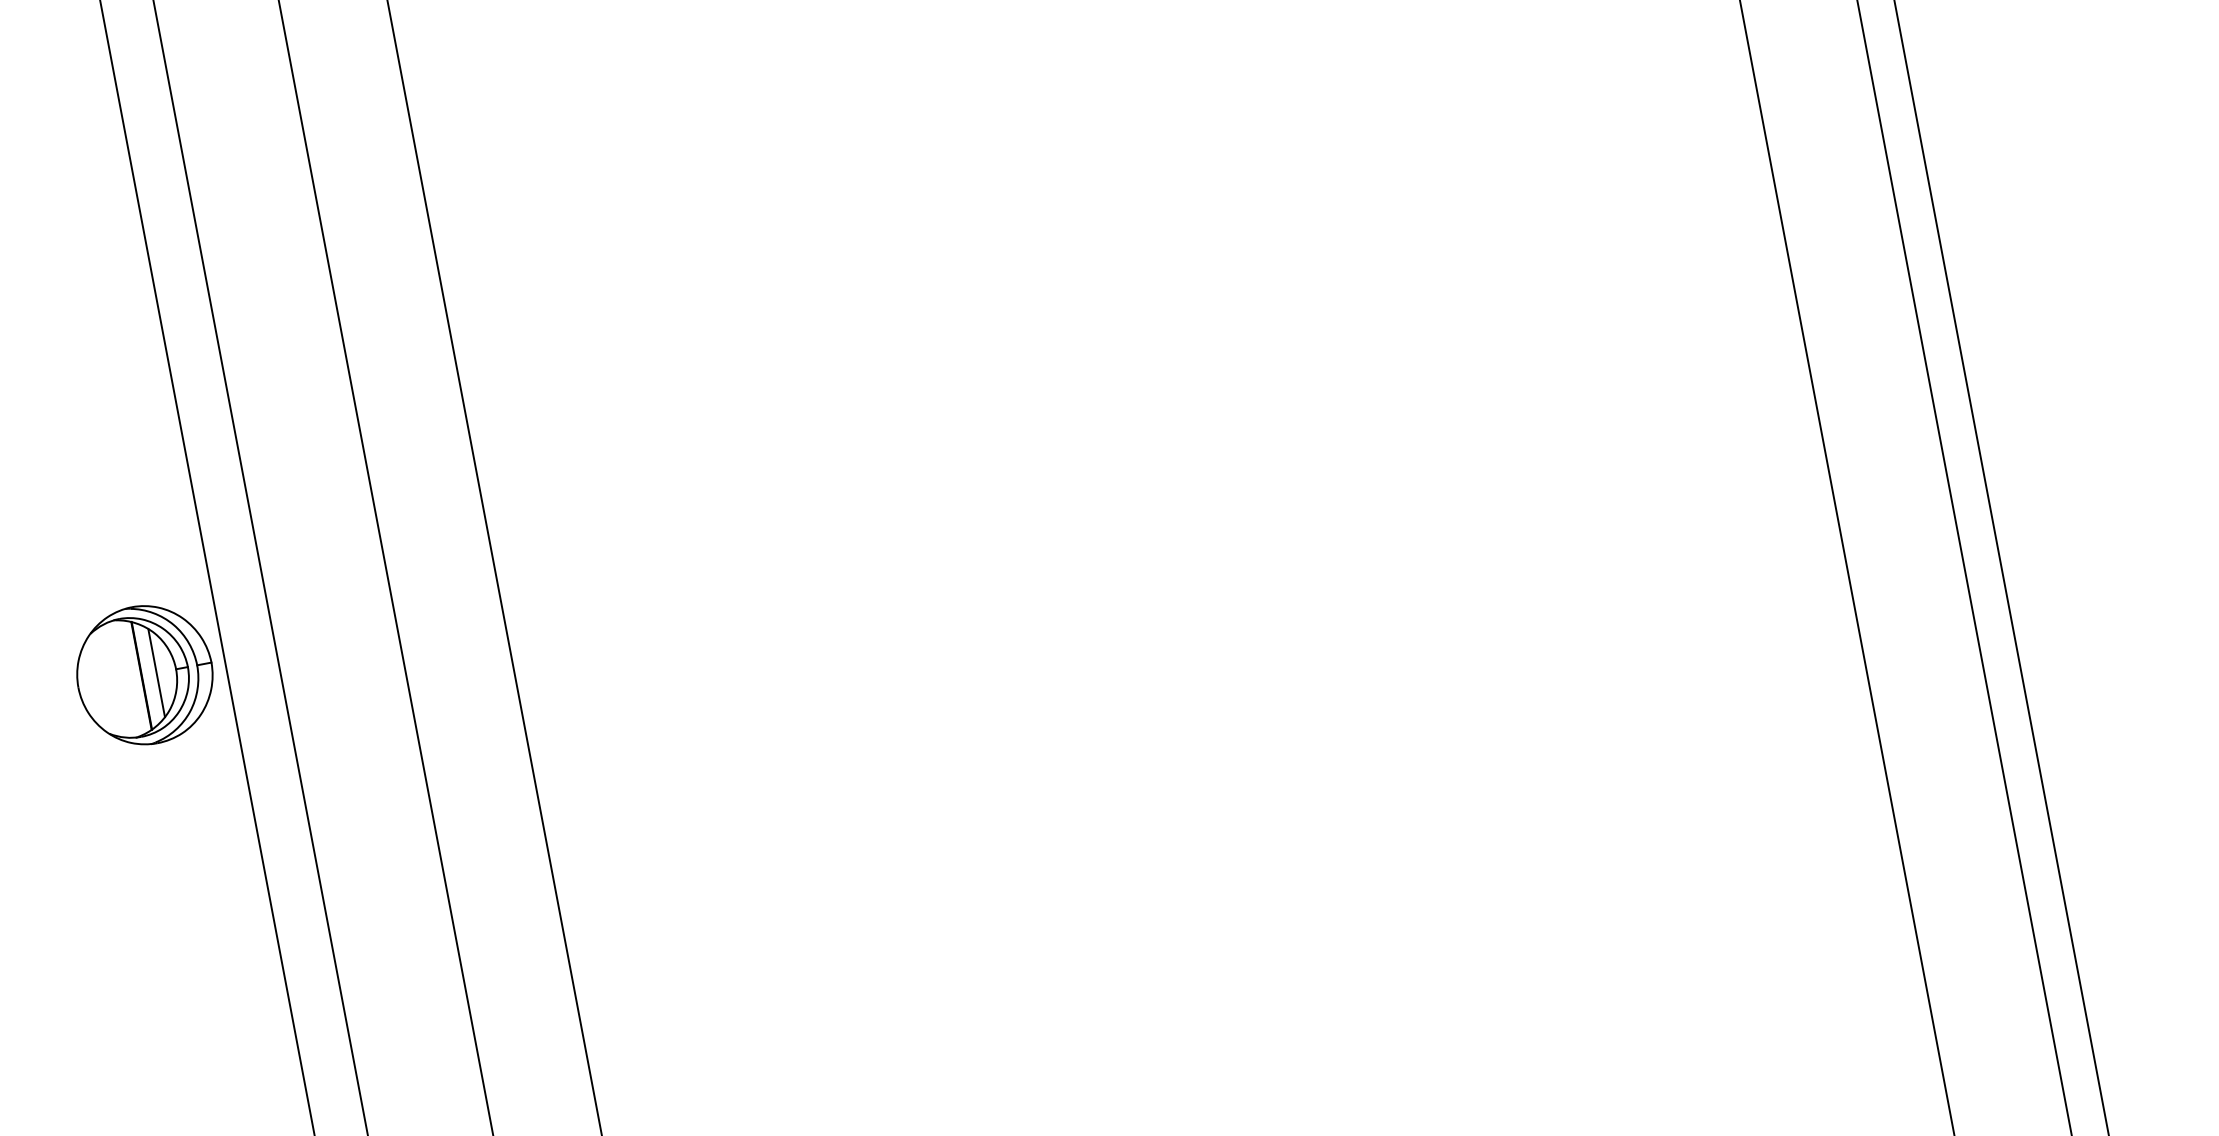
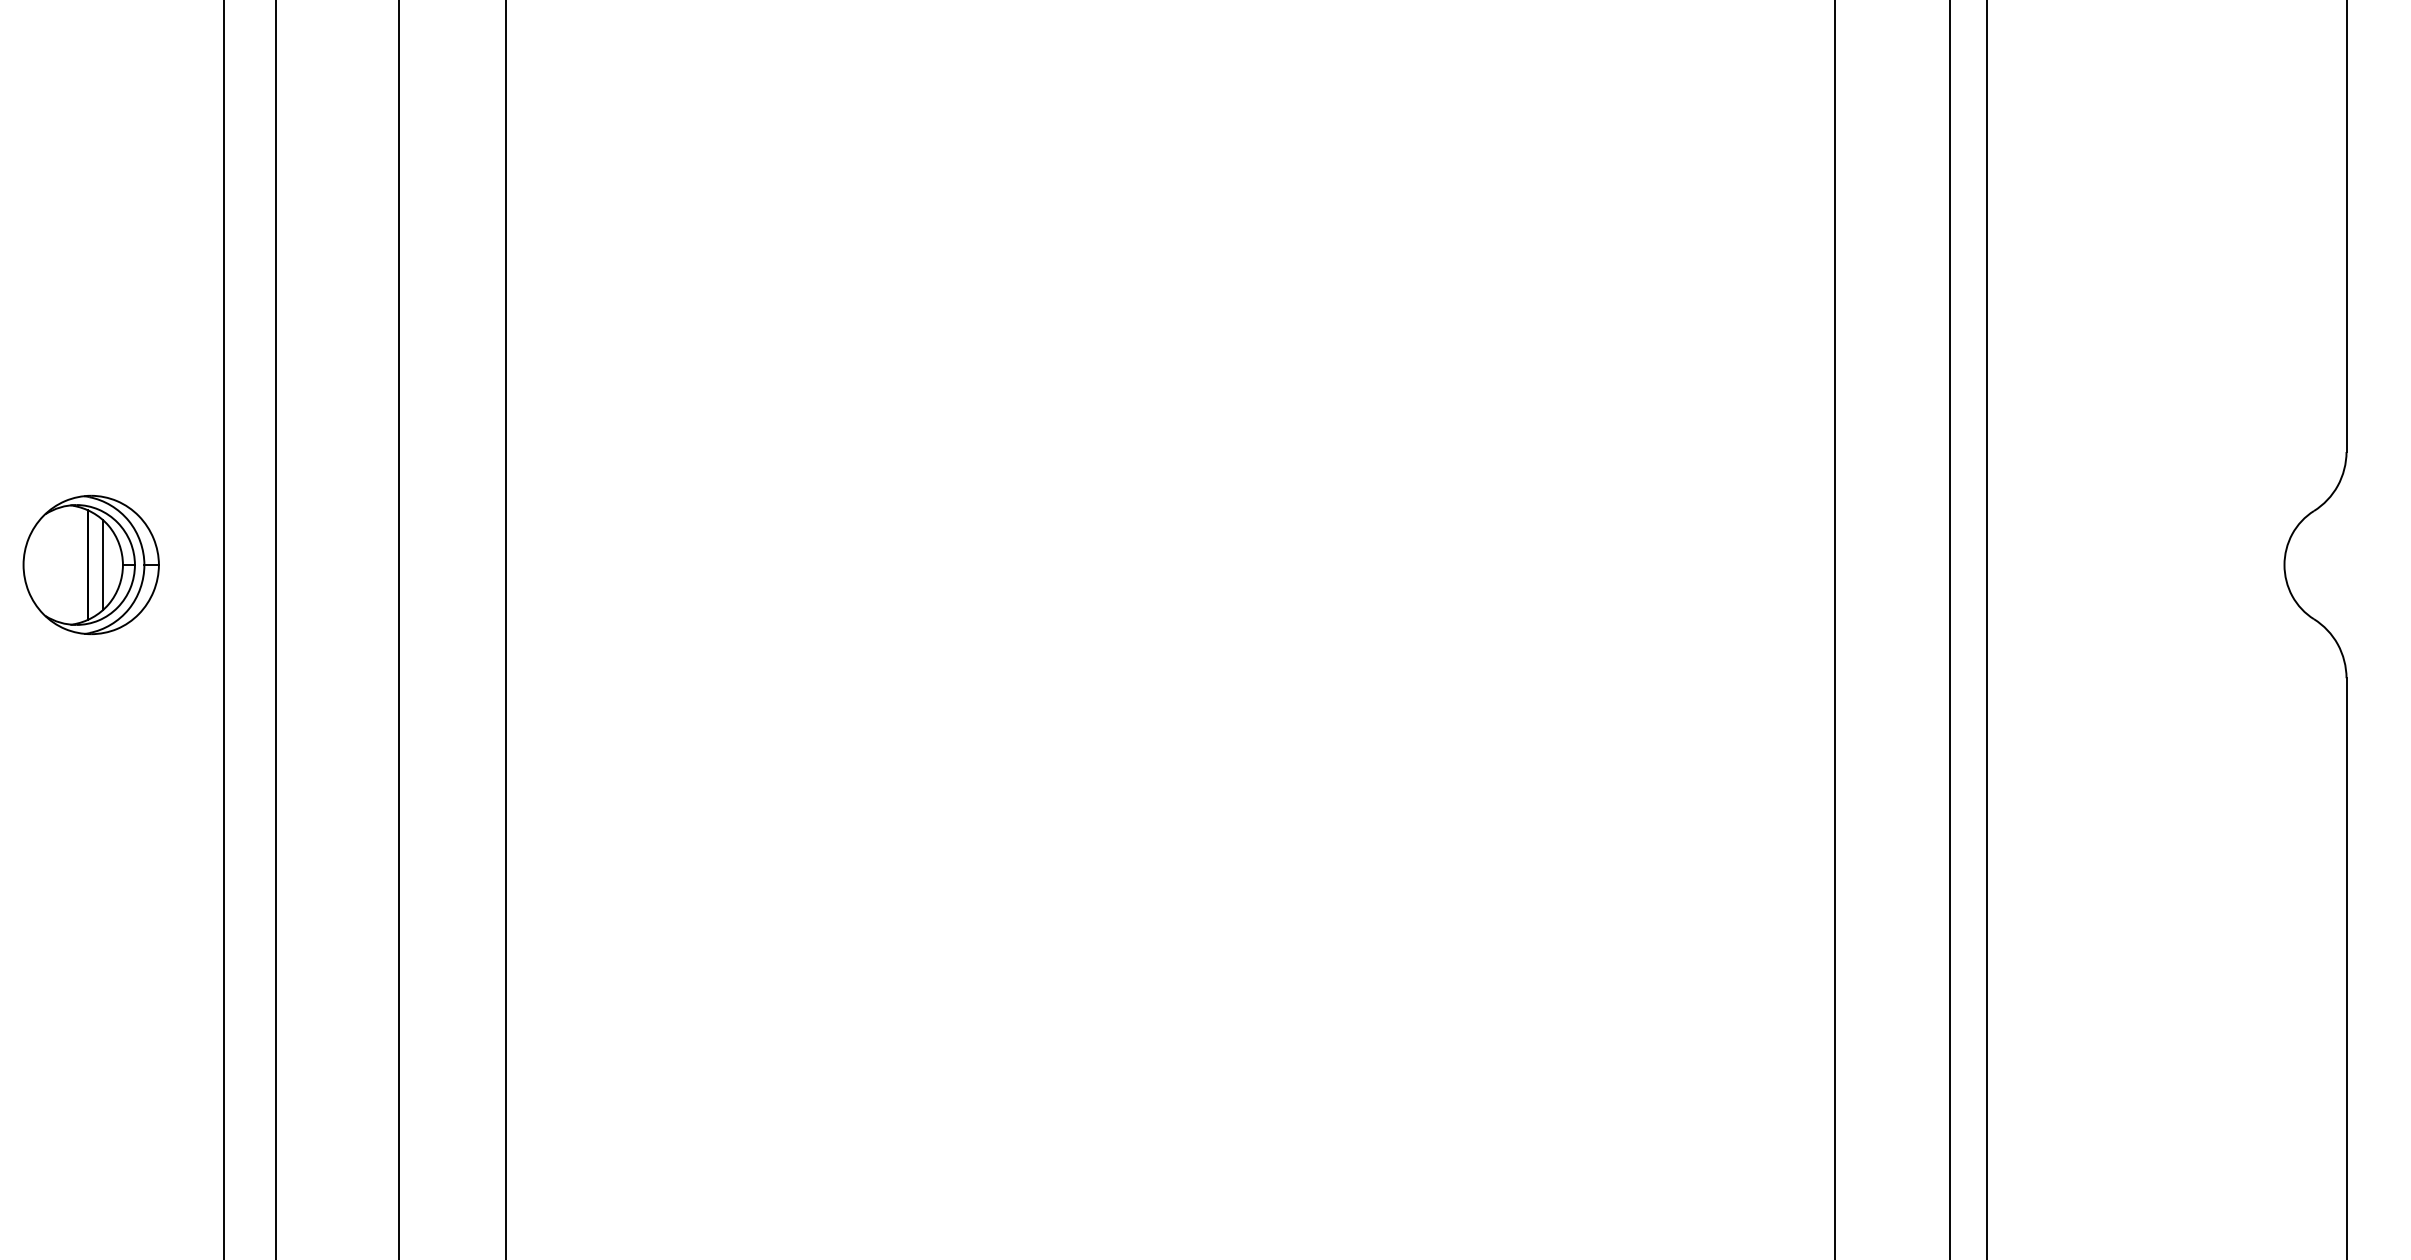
part: (144, 674) -> (90, 564), moved

